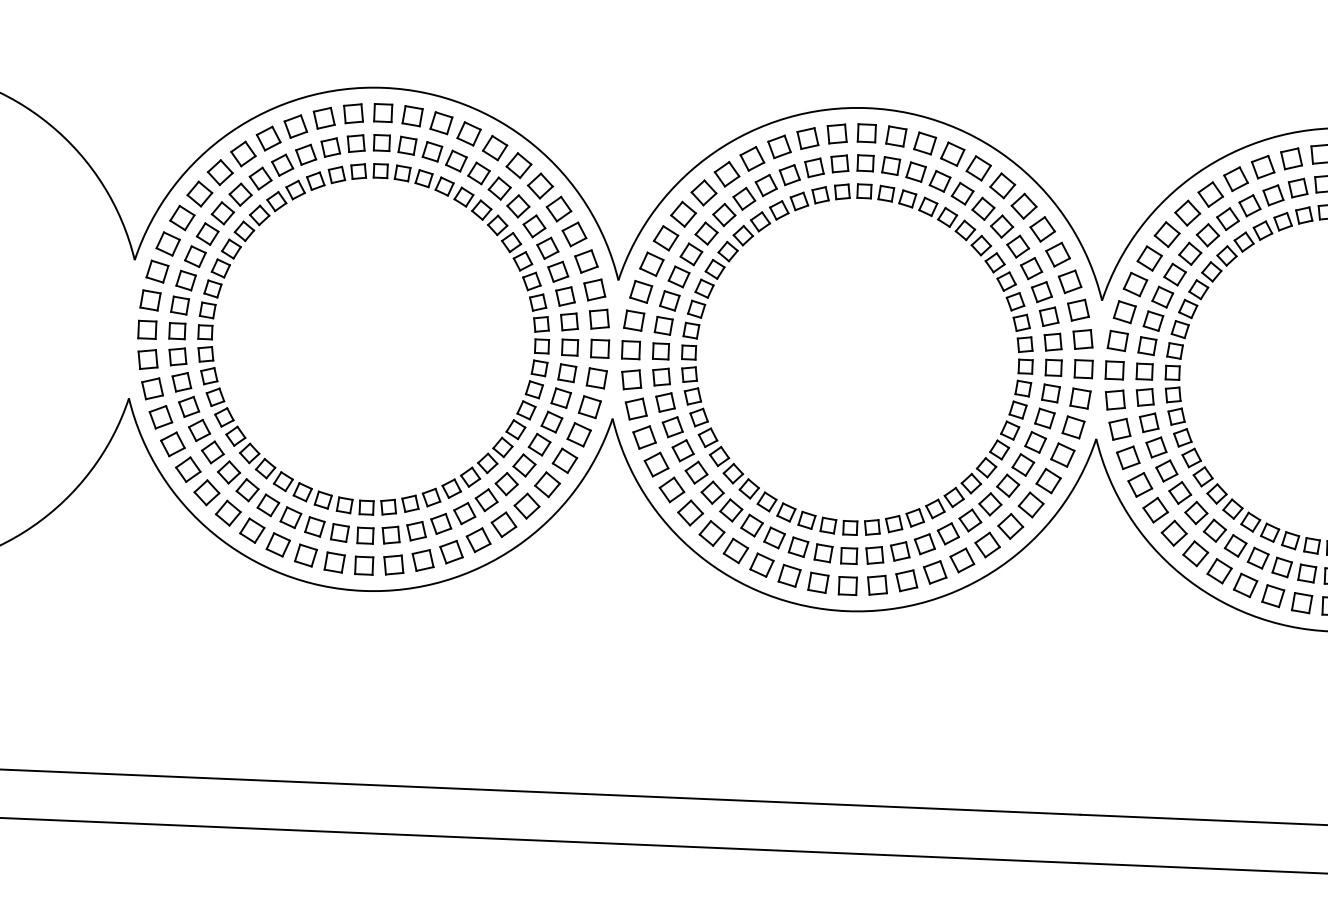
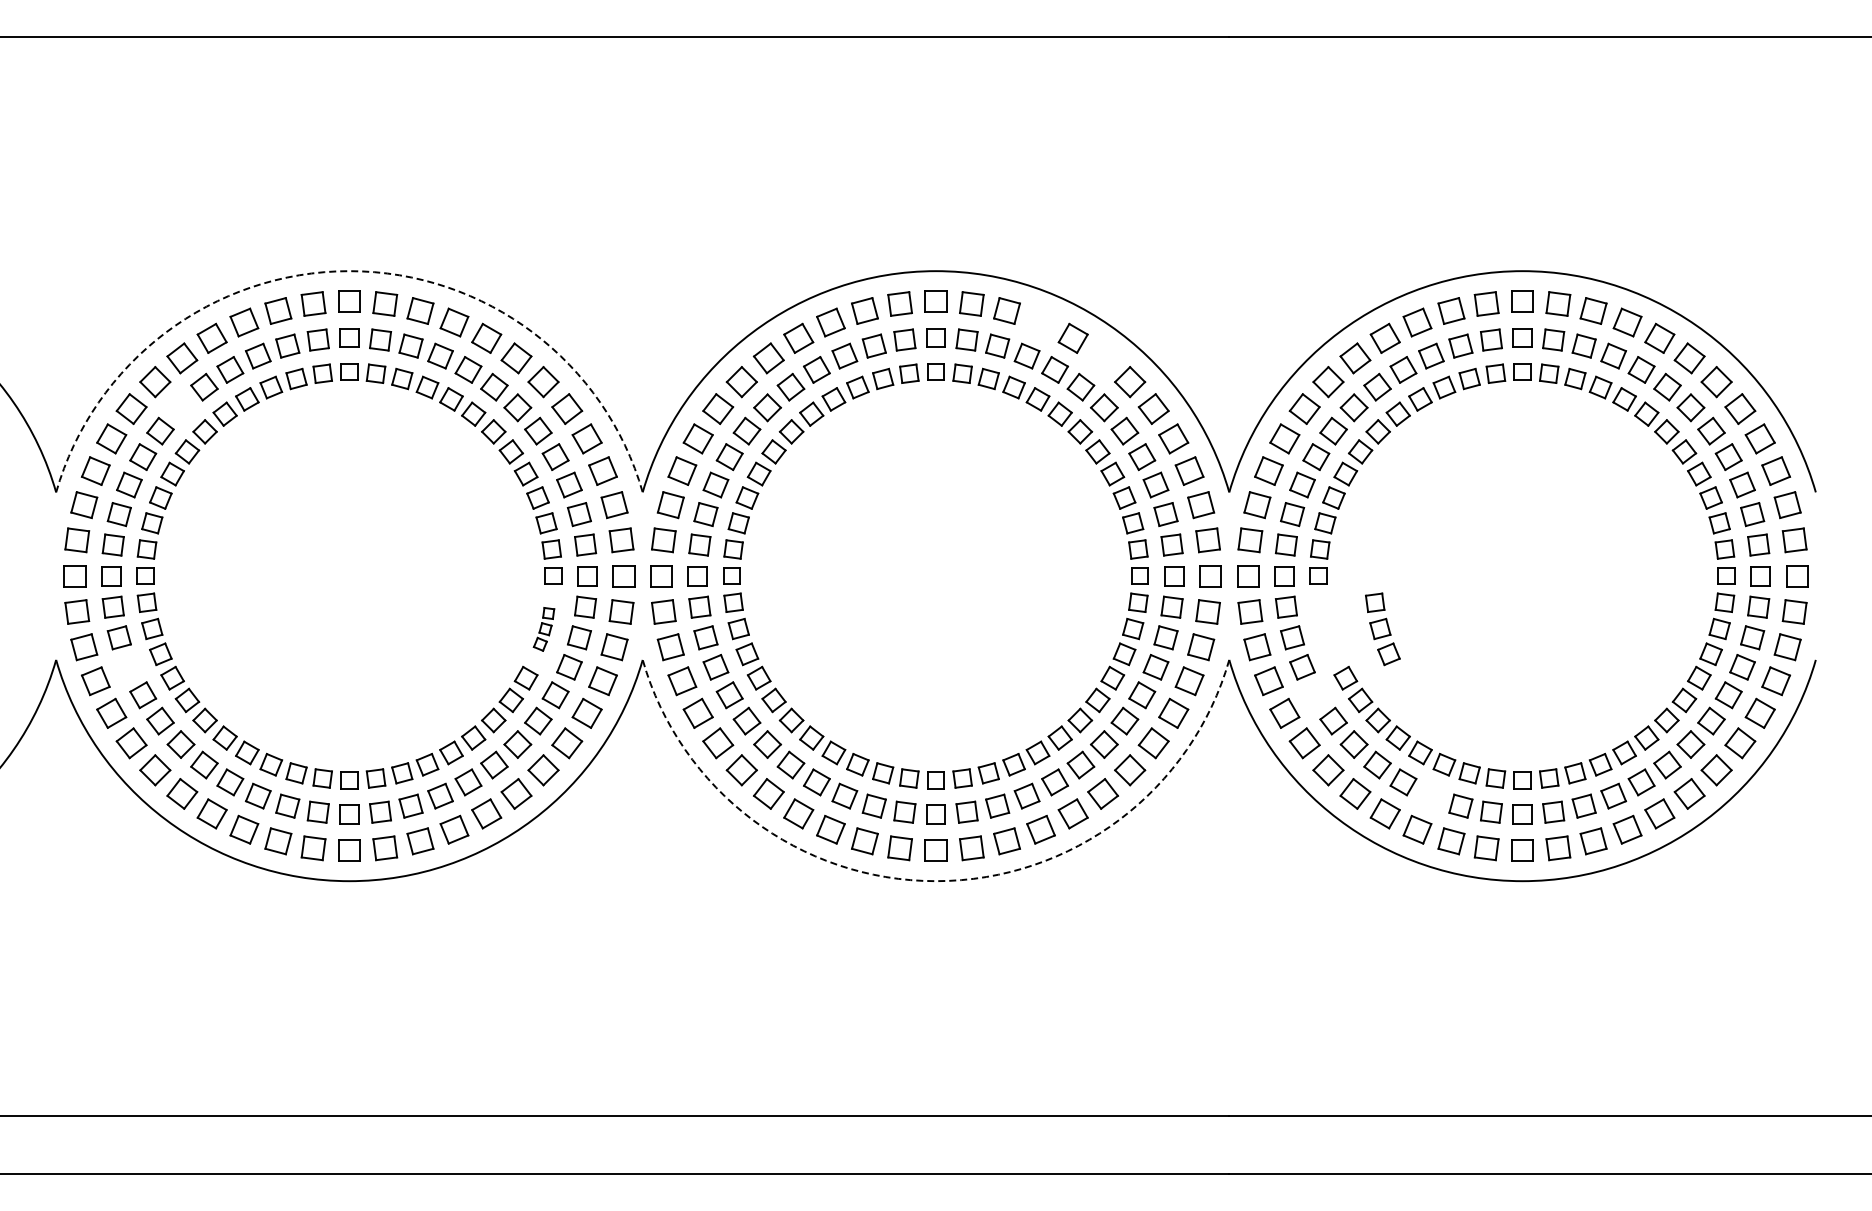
arc: (384, 88) -> (349, 271), solid -> dashed
part: (952, 154) -> (1040, 322), removed
part: (1003, 185) -> (1103, 358), removed
part: (240, 194) -> (180, 407), removed
part: (531, 390) -> (543, 629), size x0.6
part: (189, 407) -> (129, 667), removed
part: (1178, 417) -> (1382, 629), moved
part: (1166, 471) -> (1316, 695), removed
part: (1258, 557) -> (1431, 795), removed
arc: (847, 611) -> (936, 881), solid -> dashed

